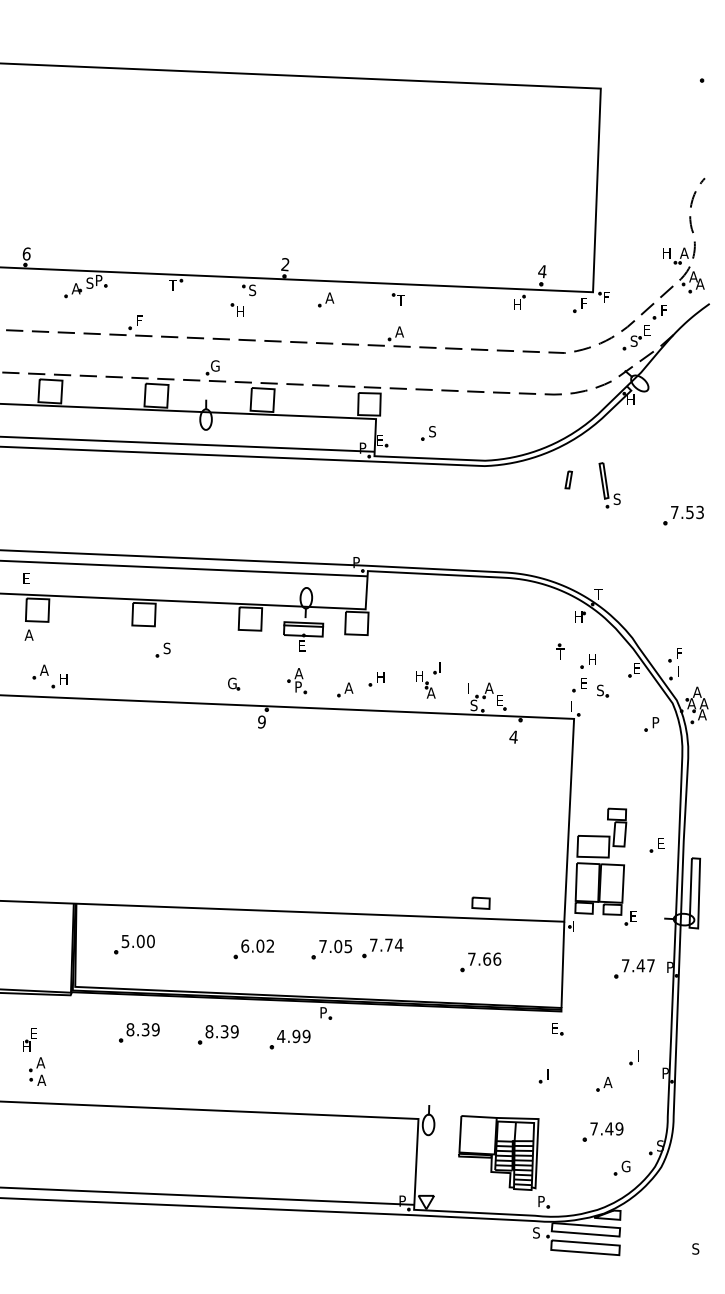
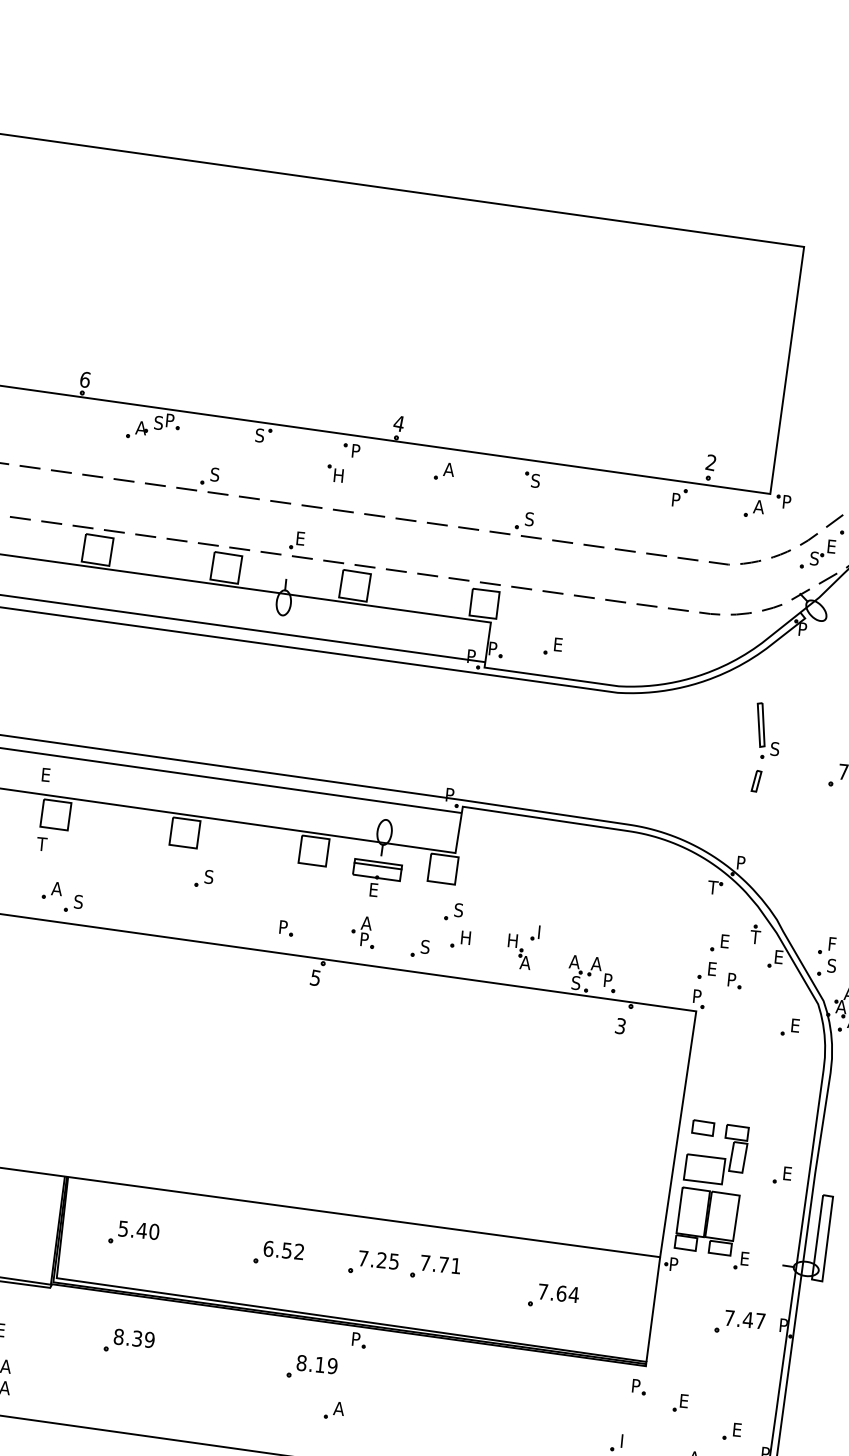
text: (285, 264) -> (399, 423), 2 -> 4
text: (542, 271) -> (711, 462), 4 -> 2
text: (172, 285) -> (258, 435), T -> S
text: (252, 290) -> (355, 451), S -> P
text: (607, 296) -> (787, 500), F -> P
text: (400, 300) -> (534, 481), T -> S
text: (584, 303) -> (758, 506), F -> A
text: (516, 304) -> (675, 499), H -> P
text: (139, 320) -> (214, 474), F -> S
text: (399, 331) -> (529, 518), A -> S
text: (215, 365) -> (301, 538), G -> E
text: (630, 399) -> (803, 629), H -> P
text: (432, 431) -> (558, 644), S -> E
text: (379, 439) -> (492, 647), E -> P
part: (568, 479) -> (756, 780), moved
text: (598, 594) -> (740, 862), T -> P
text: (578, 616) -> (713, 887), H -> T
text: (28, 634) -> (41, 843), A -> T
part: (560, 651) -> (755, 934), moved
part: (368, 656) -> (453, 910), added
text: (592, 659) -> (725, 941), H -> E
text: (680, 670) -> (831, 965), I -> S
text: (63, 678) -> (79, 901), H -> S
text: (232, 683) -> (284, 927), G -> P
text: (348, 687) -> (425, 946), A -> S
text: (470, 687) -> (573, 960), I -> A
text: (600, 690) -> (731, 979), S -> P
text: (499, 700) -> (607, 980), E -> P
text: (573, 706) -> (697, 996), I -> P
text: (261, 721) -> (315, 977), 9 -> 5
text: (655, 722) -> (795, 1025), P -> E
text: (513, 736) -> (620, 1025), 4 -> 3
part: (480, 902) -> (702, 1127), moved
text: (576, 926) -> (674, 1264), I -> P
text: (140, 941) -> (141, 1230), 5.00 -> 5.40
text: (398, 944) -> (455, 1265), 7.74 -> 7.71
text: (260, 945) -> (287, 1249), 6.02 -> 6.52
text: (338, 946) -> (382, 1260), 7.05 -> 7.25
text: (497, 958) -> (574, 1293), 7.66 -> 7.64
text: (555, 1027) -> (636, 1384), E -> P
part: (218, 1034) -> (225, 1353), removed
text: (288, 1036) -> (310, 1364), 4.99 -> 8.19
part: (592, 1038) -> (680, 1402), added
text: (641, 1055) -> (738, 1429), I -> E
part: (311, 1072) -> (334, 1410), added

